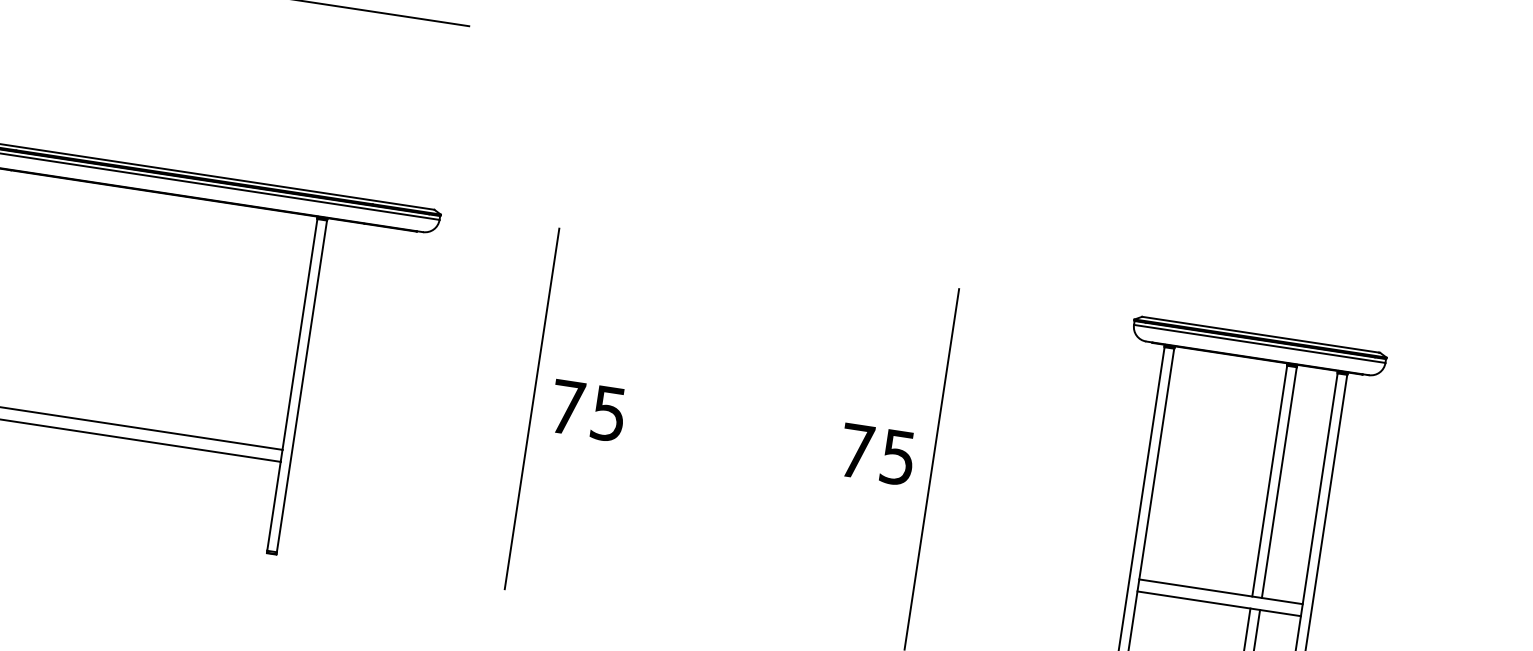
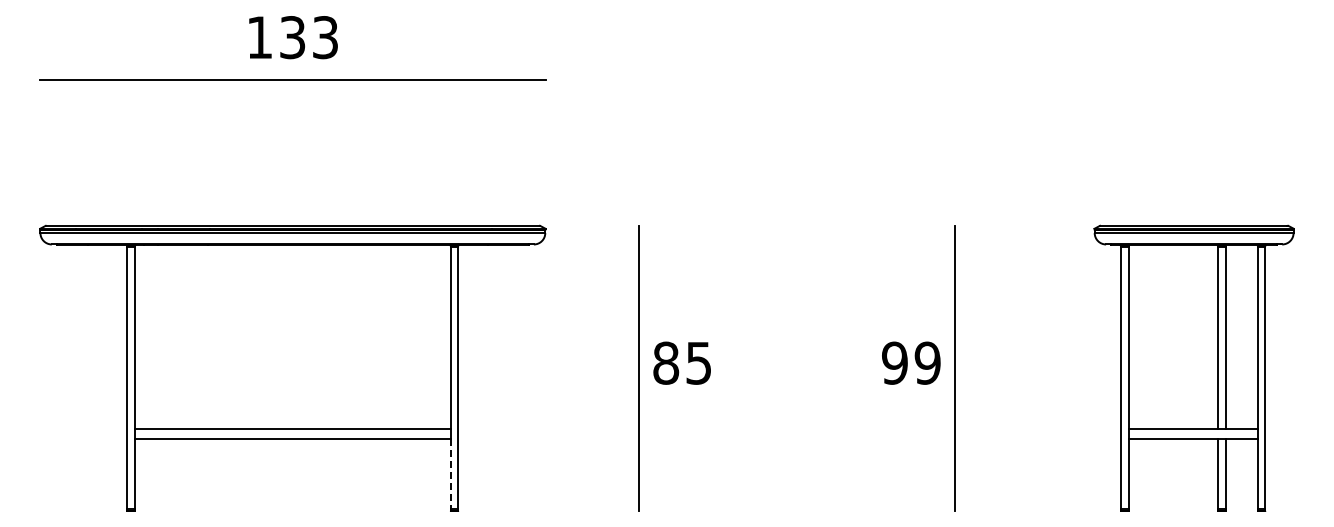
text: (568, 406) -> (666, 362), 75 -> 85
text: (877, 453) -> (911, 362), 75 -> 99
line: (273, 506) -> (450, 474), solid -> dashed

